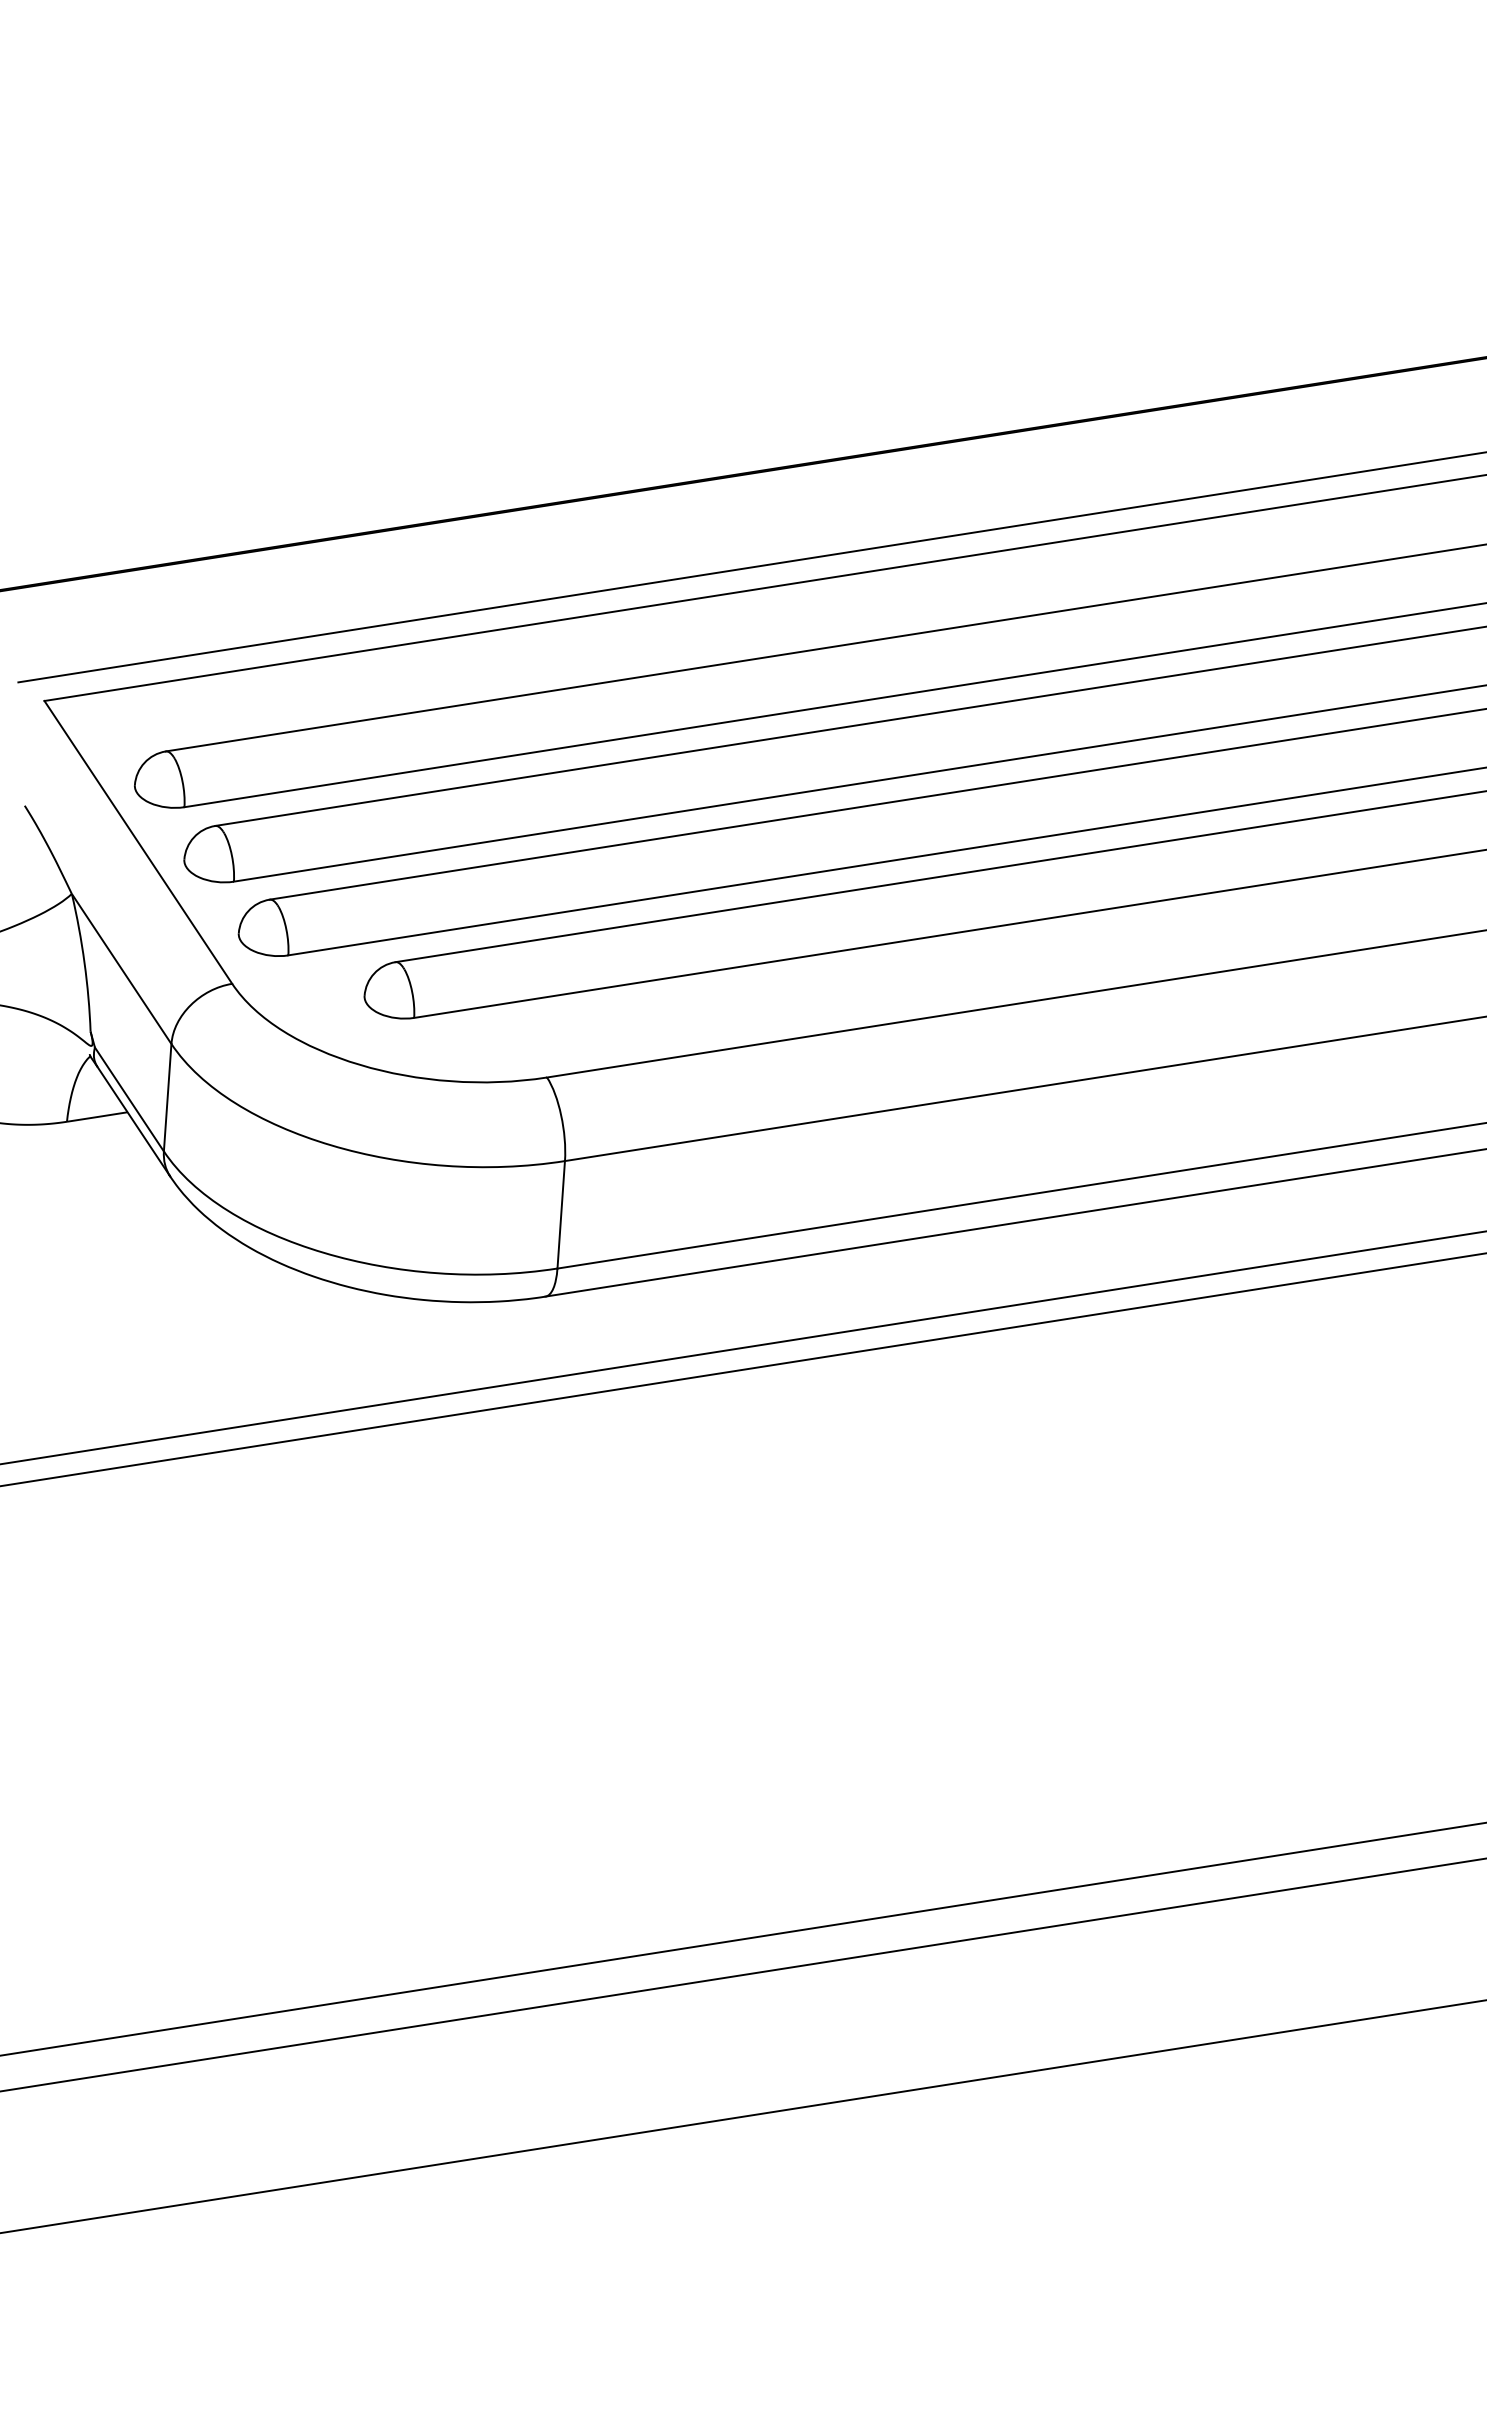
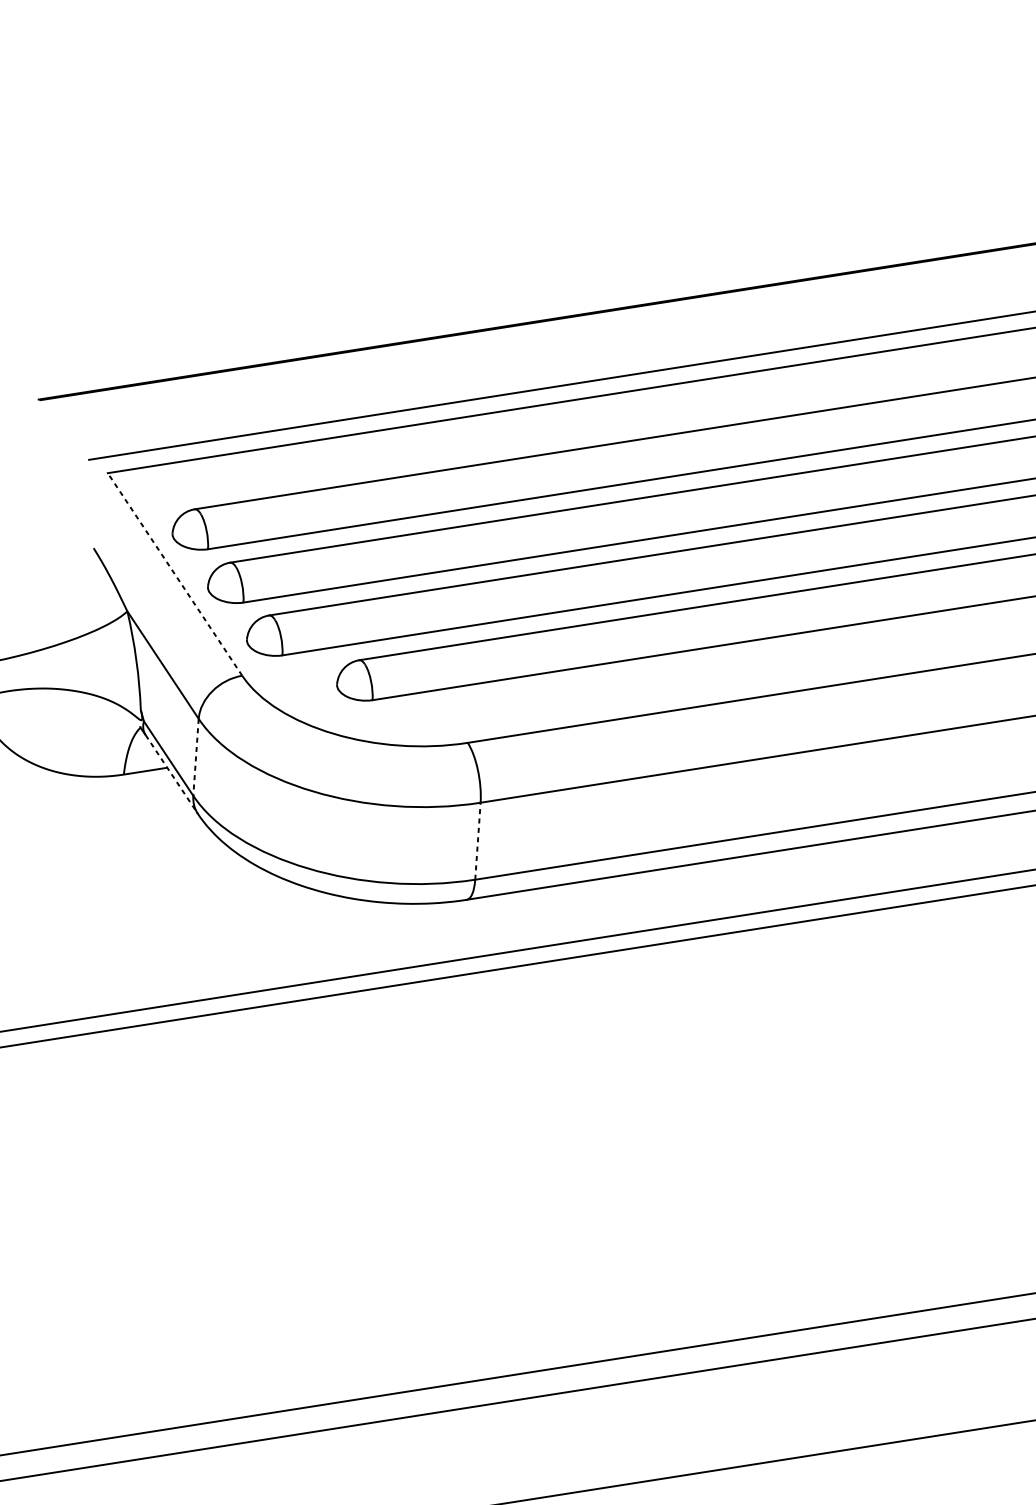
line: (138, 842) -> (175, 574), solid -> dashed
line: (167, 1097) -> (195, 757), solid -> dashed
line: (133, 1121) -> (171, 774), solid -> dashed
line: (561, 1214) -> (478, 841), solid -> dashed

